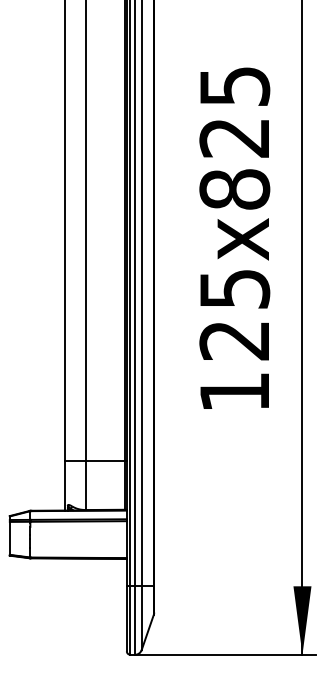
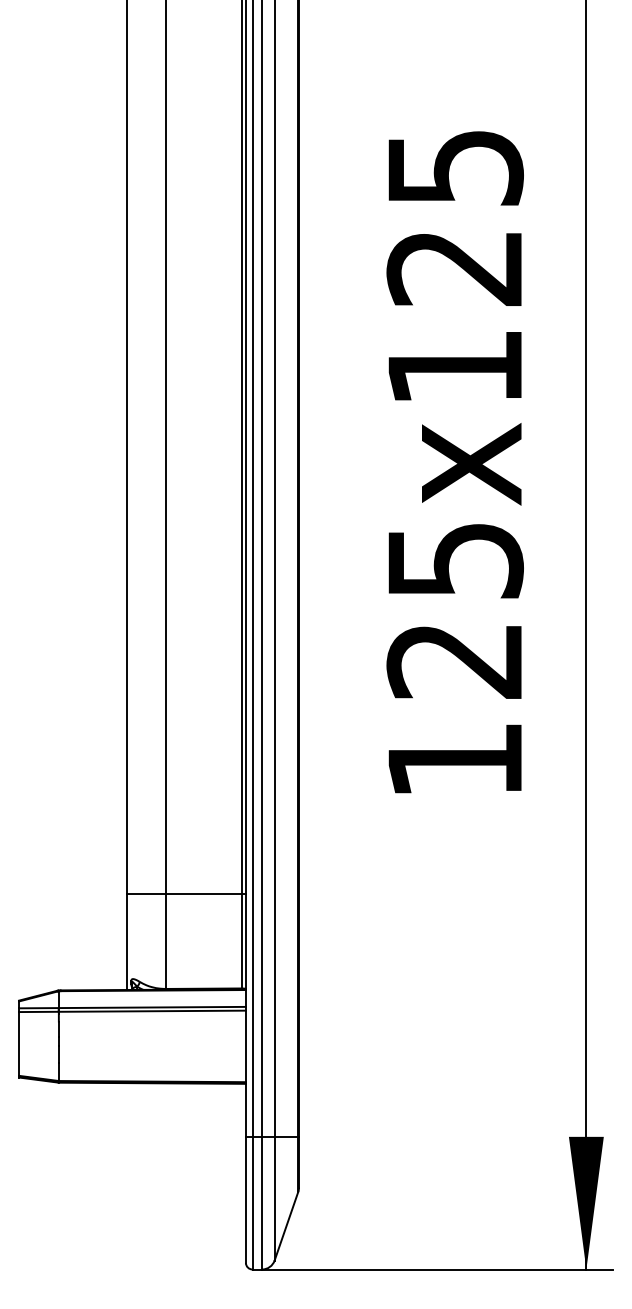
text: (234, 189) -> (454, 367), 125x825 -> 125x125

